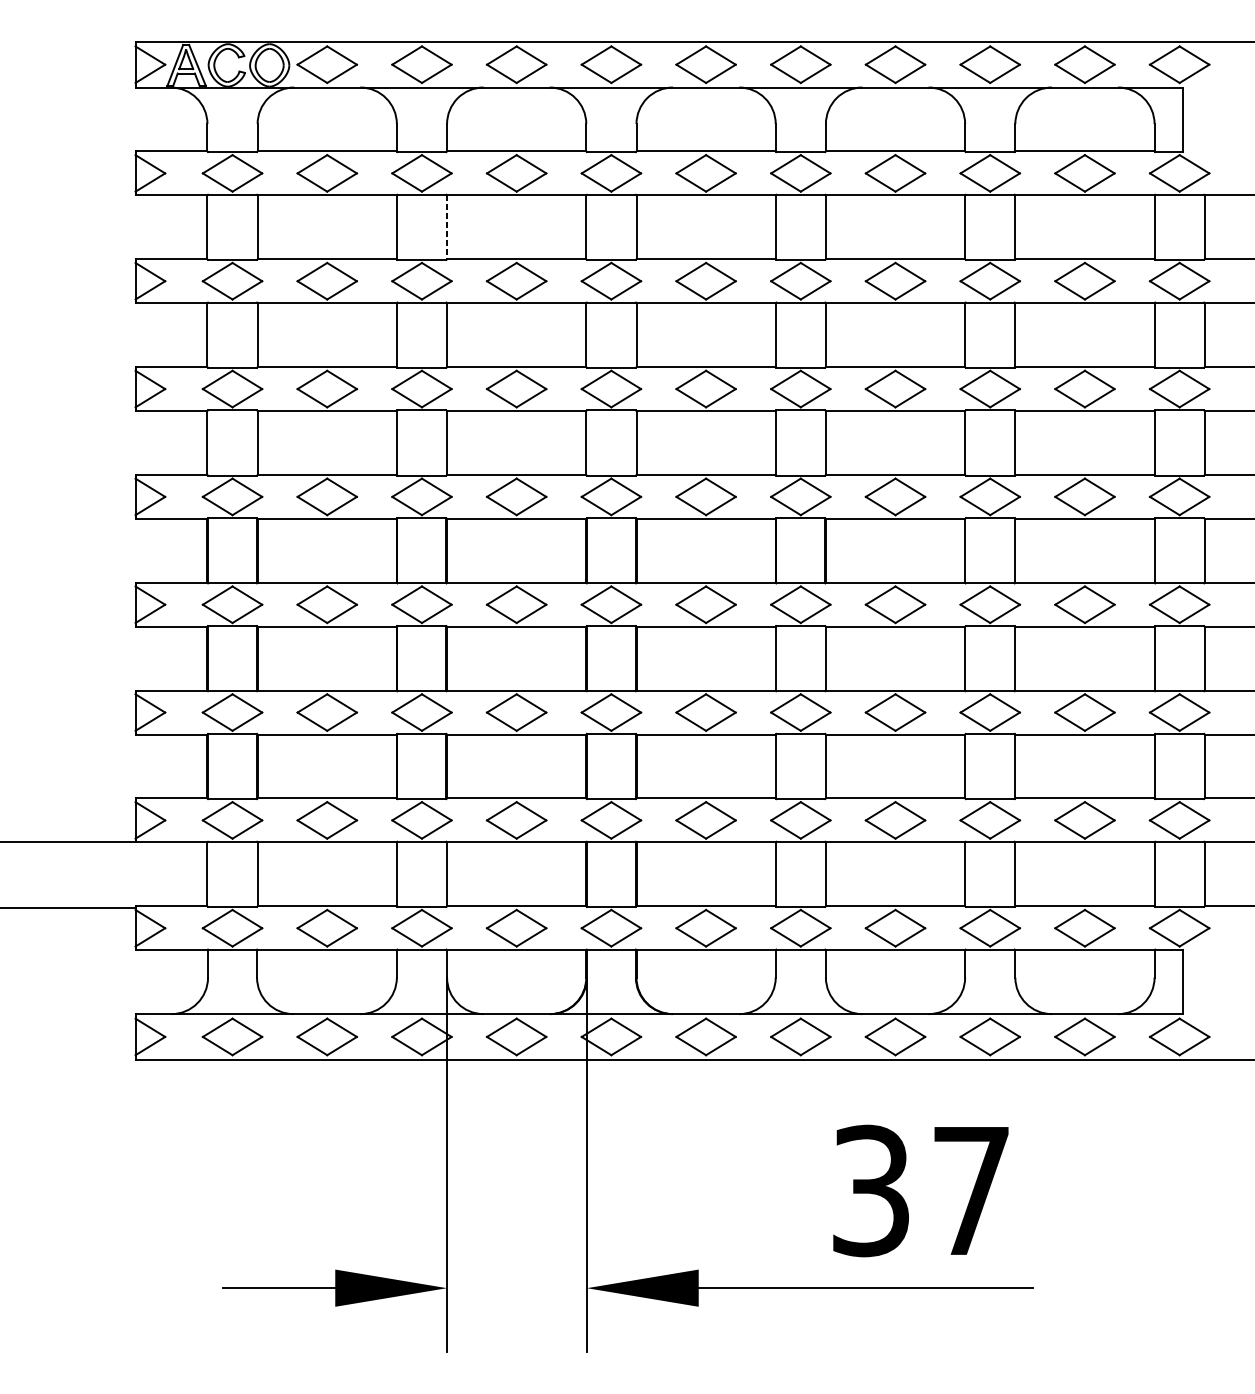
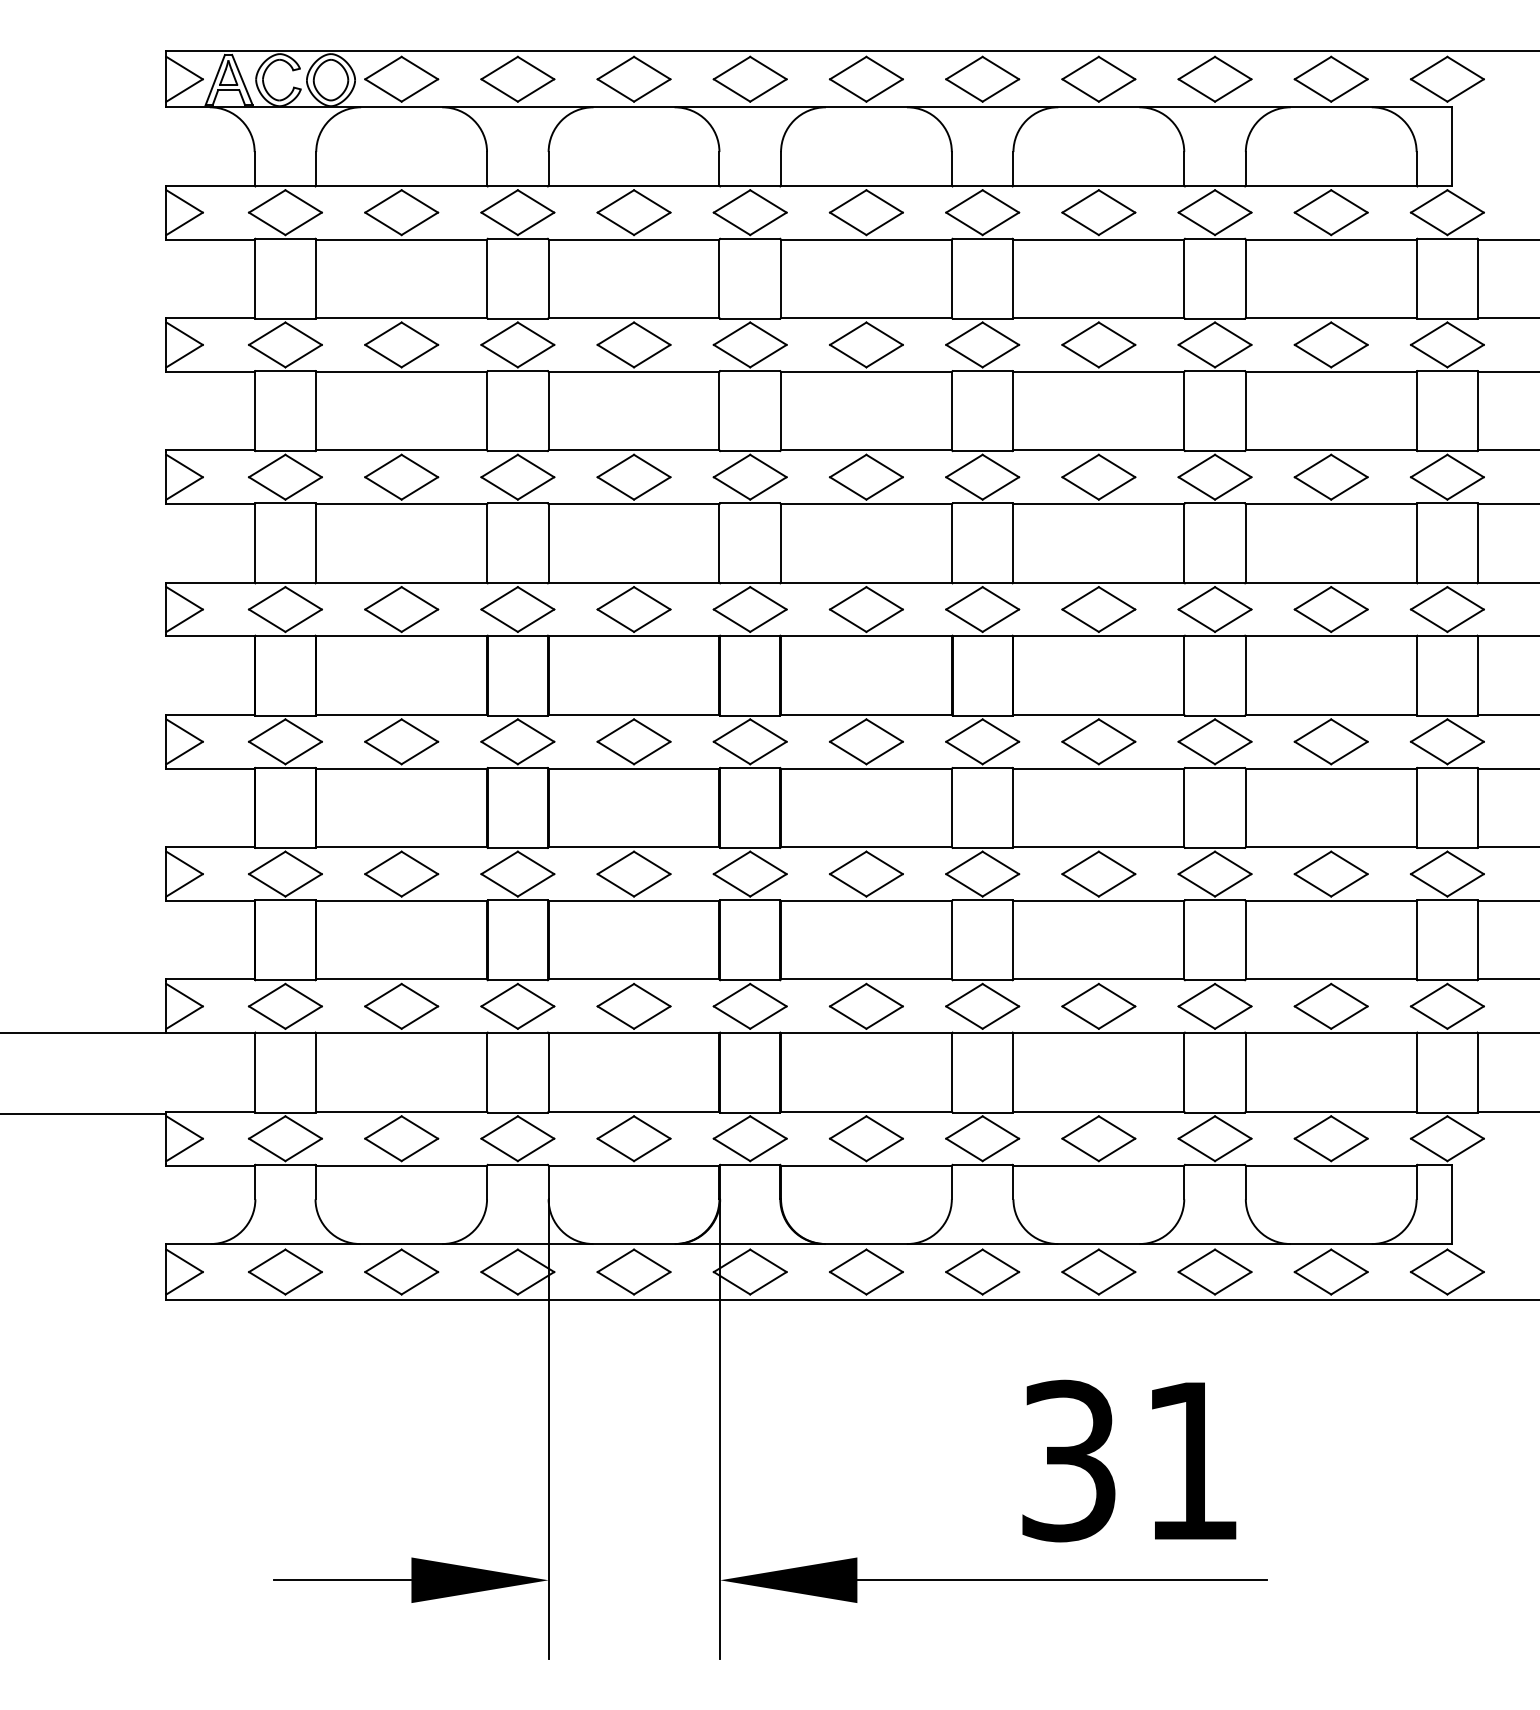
line: (446, 227) -> (548, 279), dashed -> solid
text: (971, 1190) -> (1191, 1460), 37 -> 31

